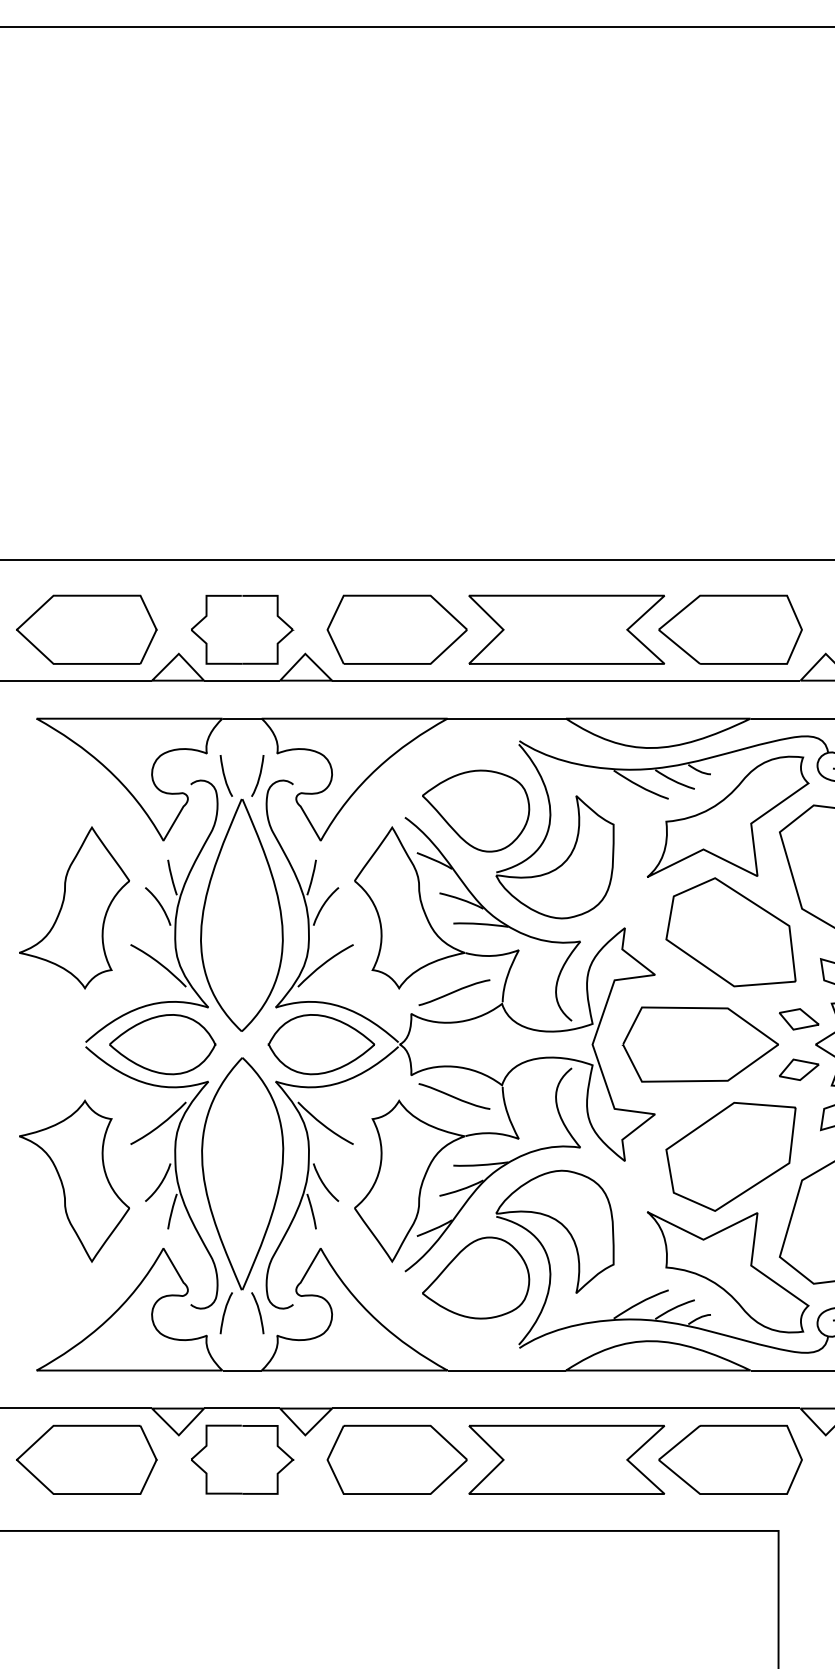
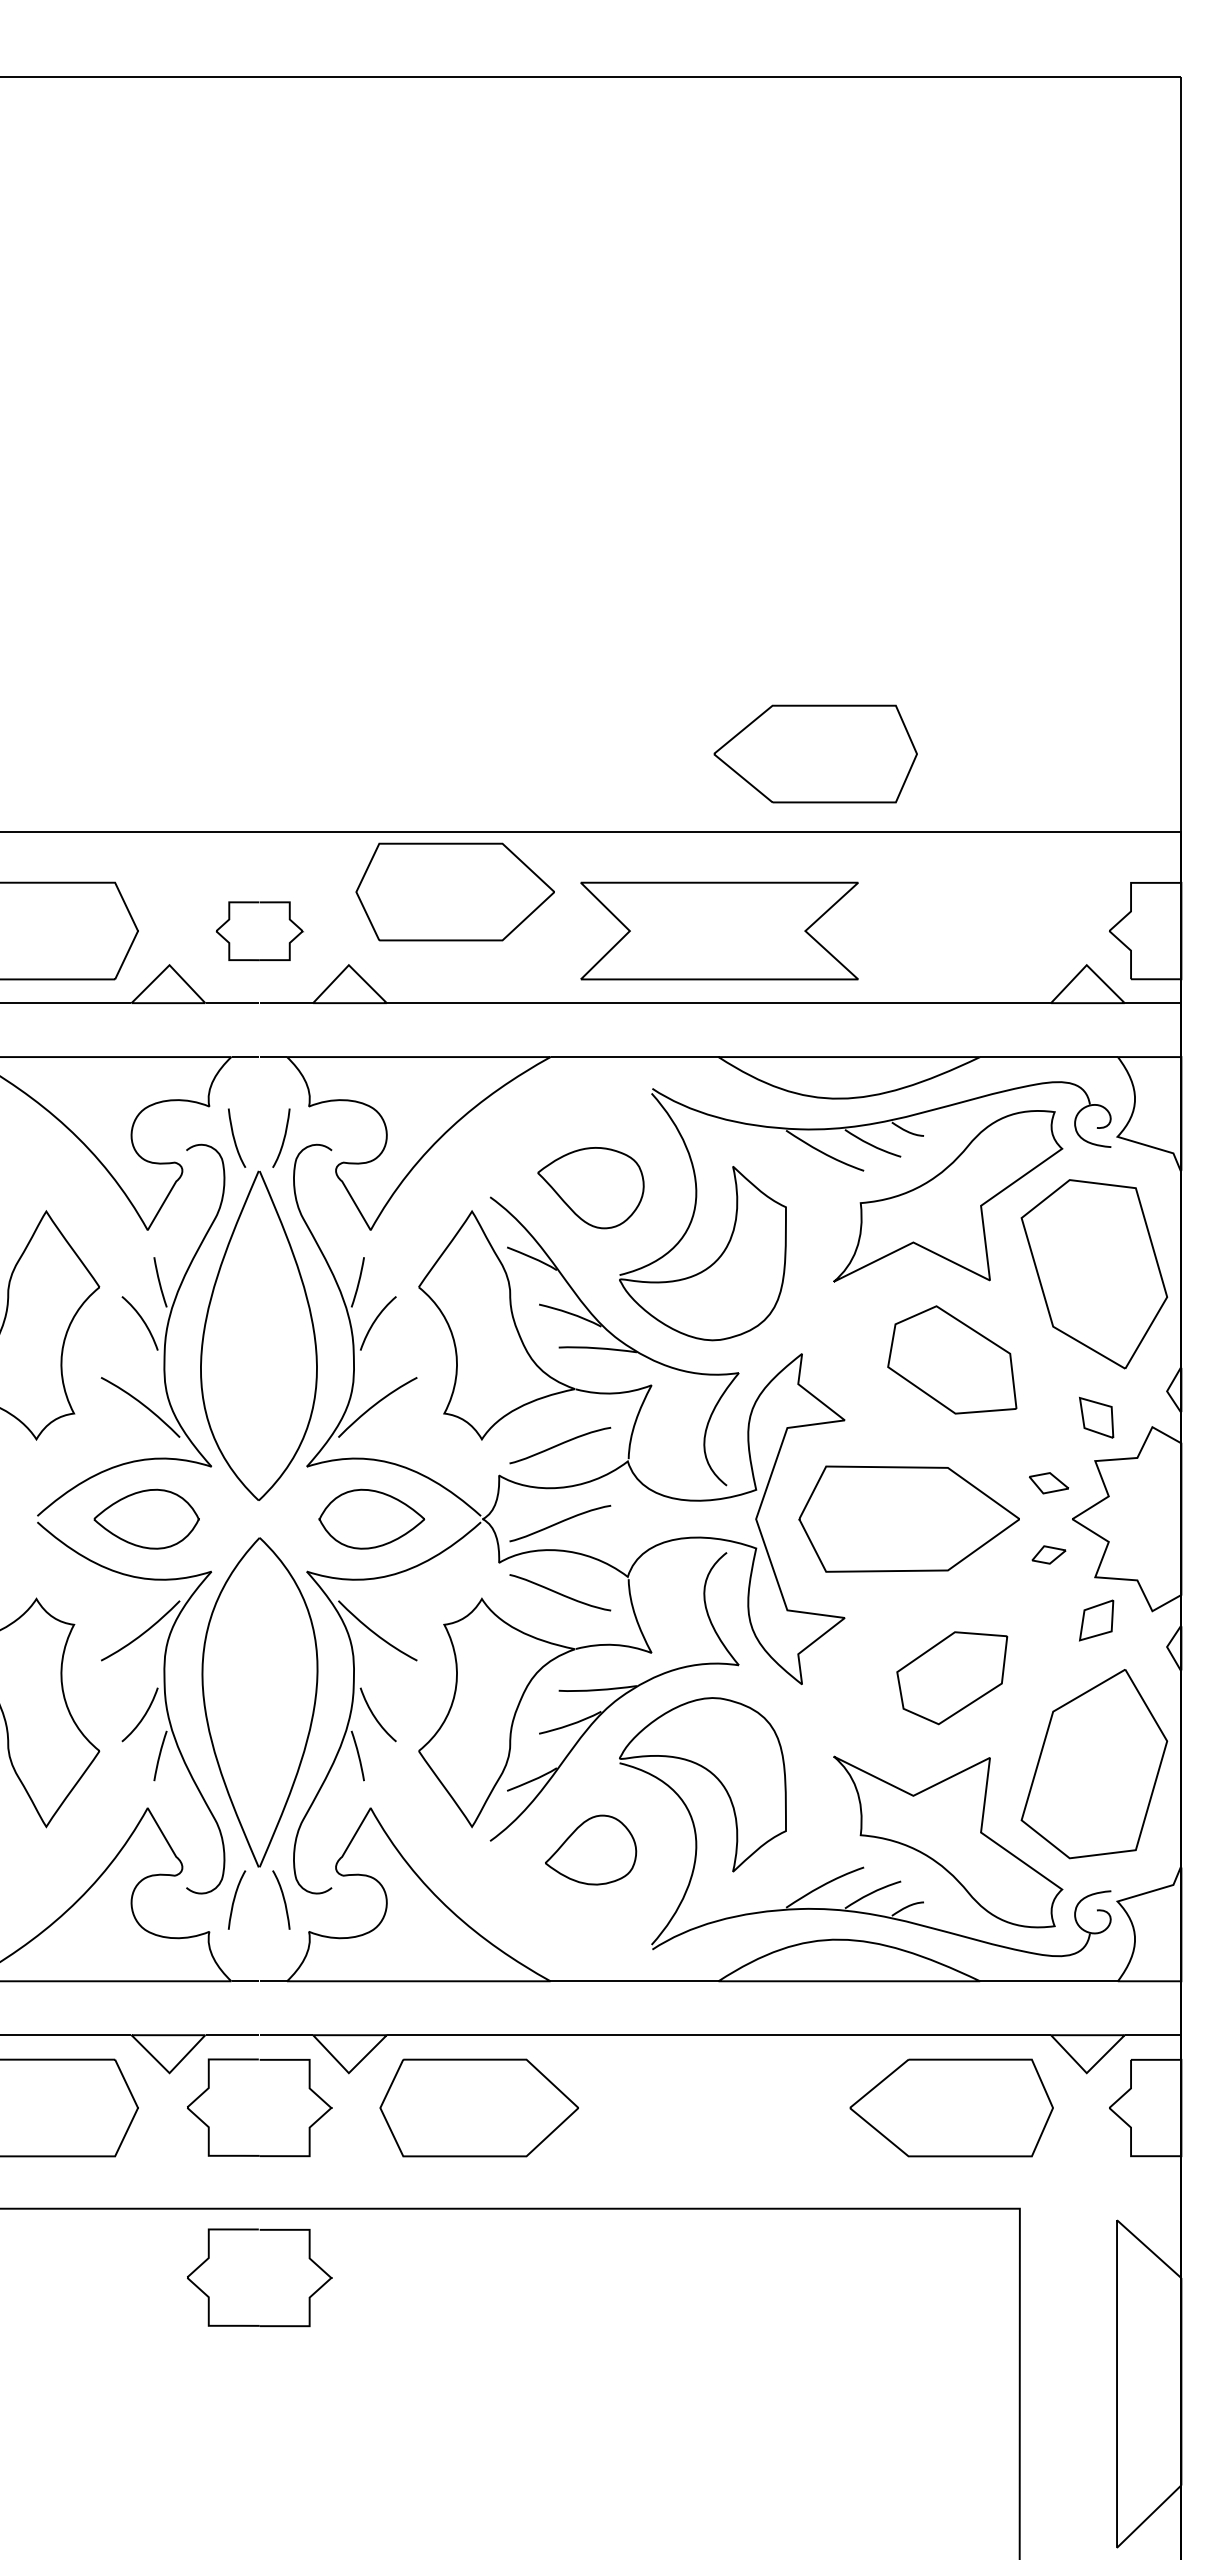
part: (396, 629) -> (454, 891), moved
part: (730, 629) -> (815, 753), moved
part: (242, 630) -> (259, 931), size x0.6
part: (475, 810) -> (590, 1187), size x0.7
part: (730, 931) -> (951, 1359), size x0.7
part: (798, 1018) -> (1048, 1482), size x0.7
part: (162, 1044) -> (146, 1519), size x0.7
part: (321, 1044) -> (371, 1519), size x0.7
curve: (454, 1047) -> (560, 1523), added
part: (798, 1069) -> (1048, 1554), size x0.6
part: (730, 1156) -> (951, 1677), size x0.6
part: (475, 1277) -> (590, 1849), size x0.6
part: (566, 1459) -> (719, 2107), removed
part: (242, 1579) -> (259, 2277), added

